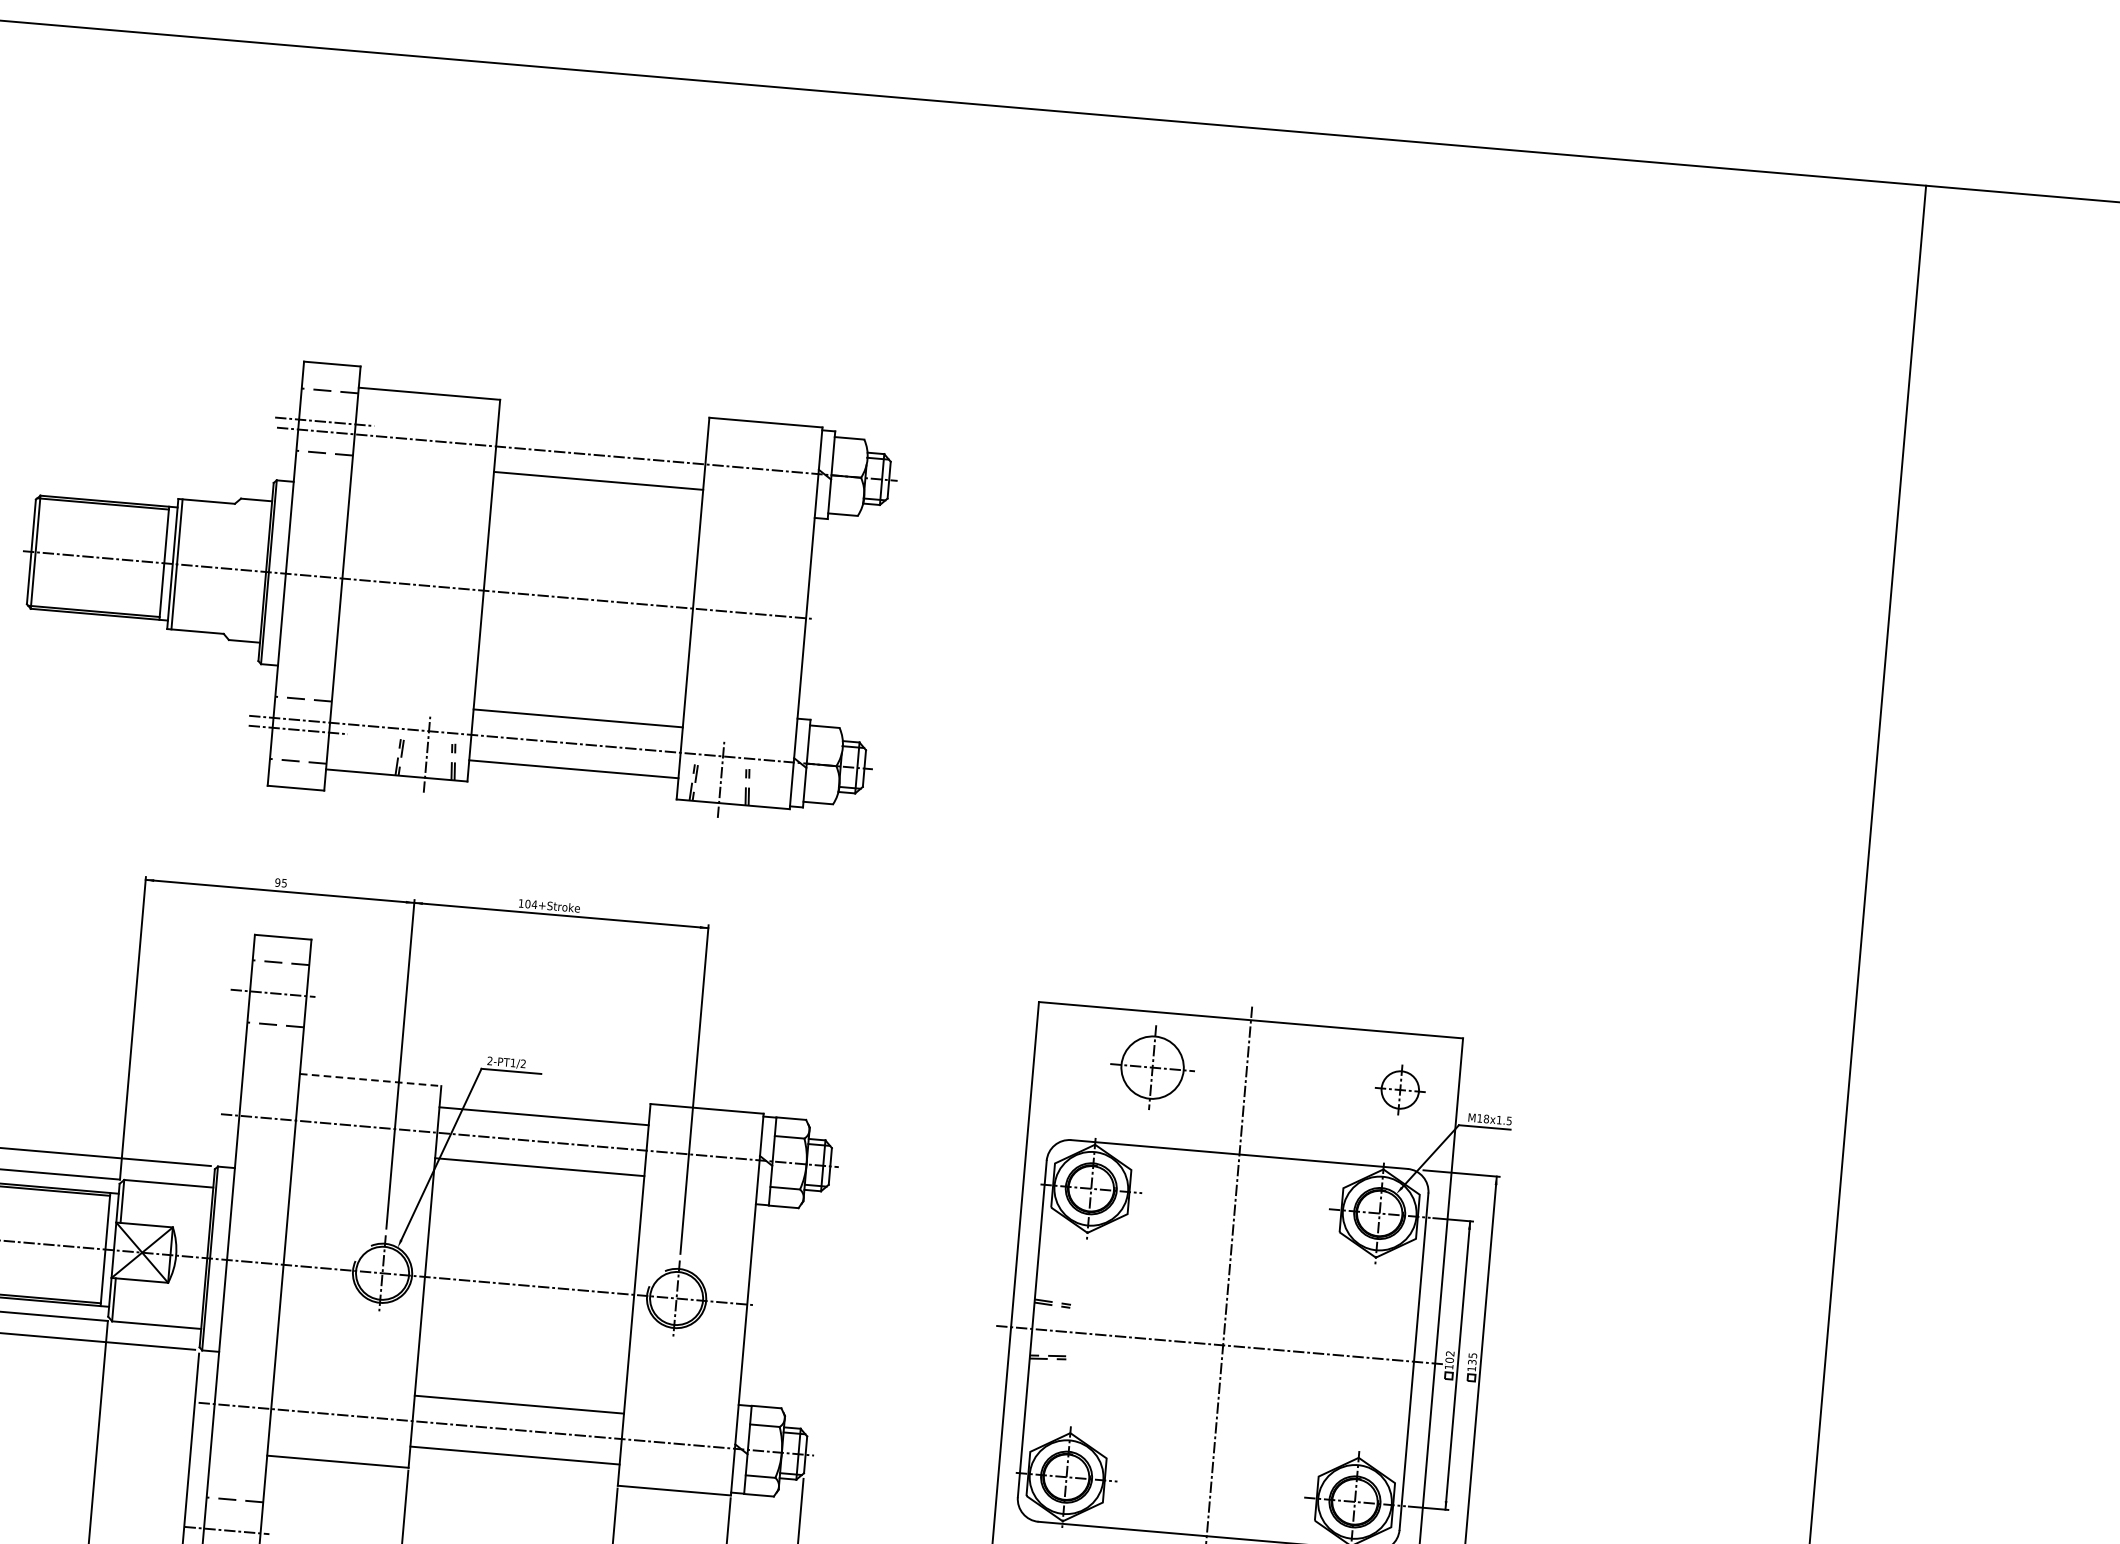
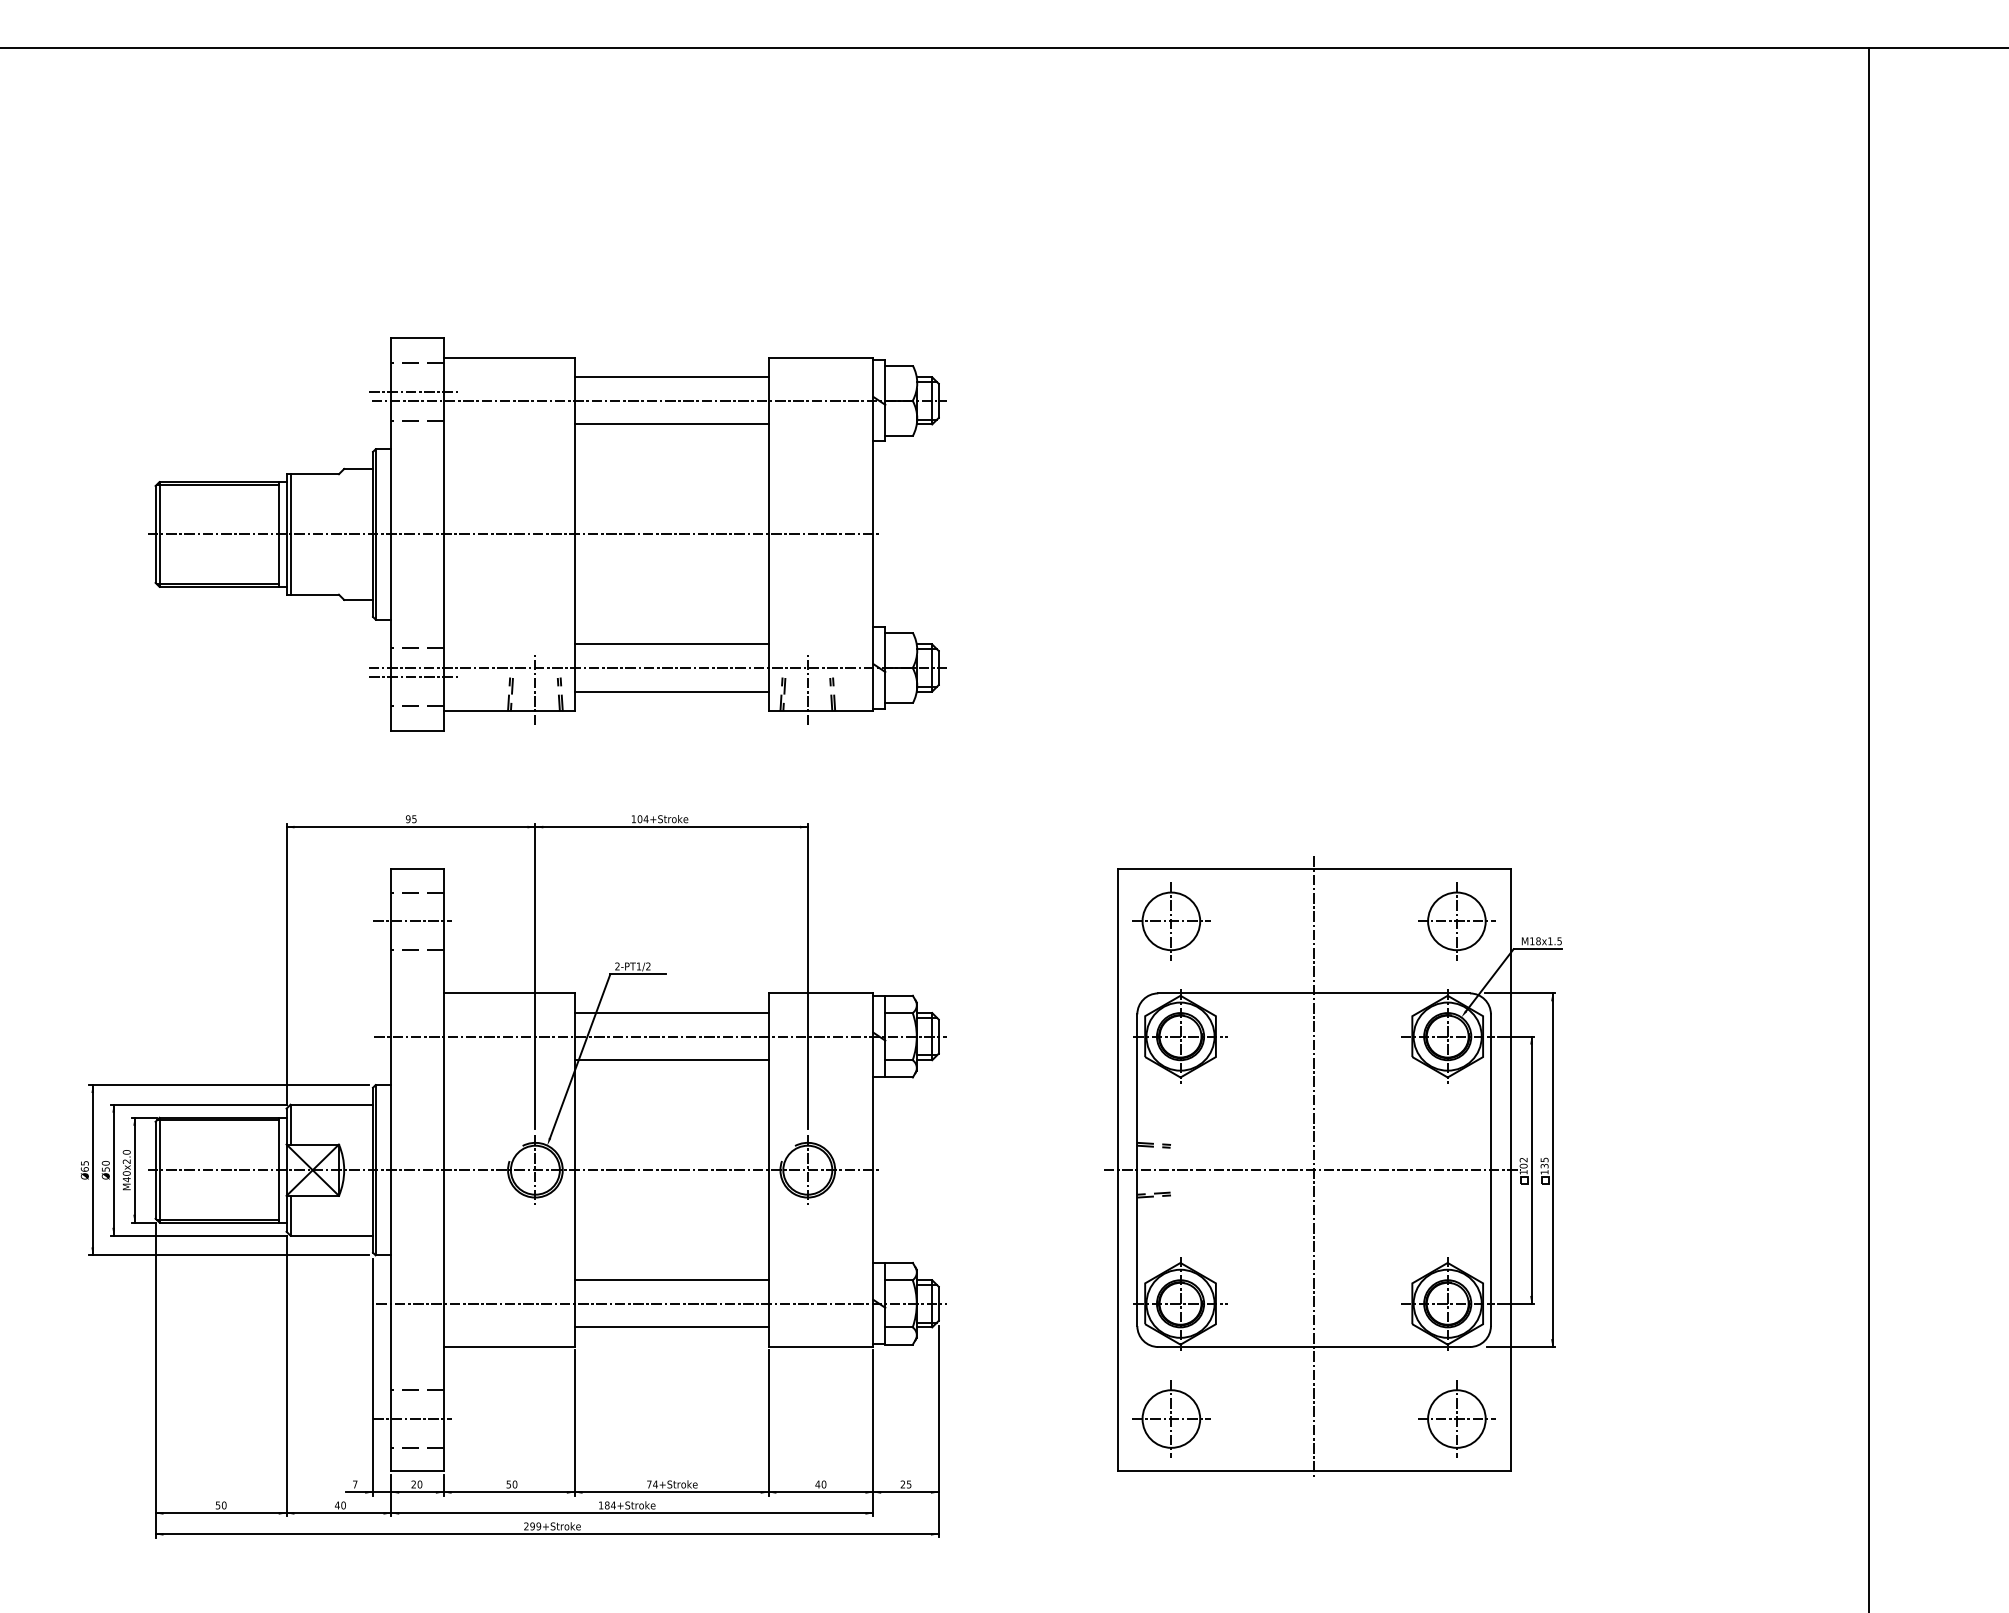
line: (602, 430) -> (671, 377), added
part: (1152, 1067) -> (1171, 921), moved
line: (370, 1080) -> (509, 993), dashed -> solid
part: (1399, 1090) -> (1456, 921), size x1.67

